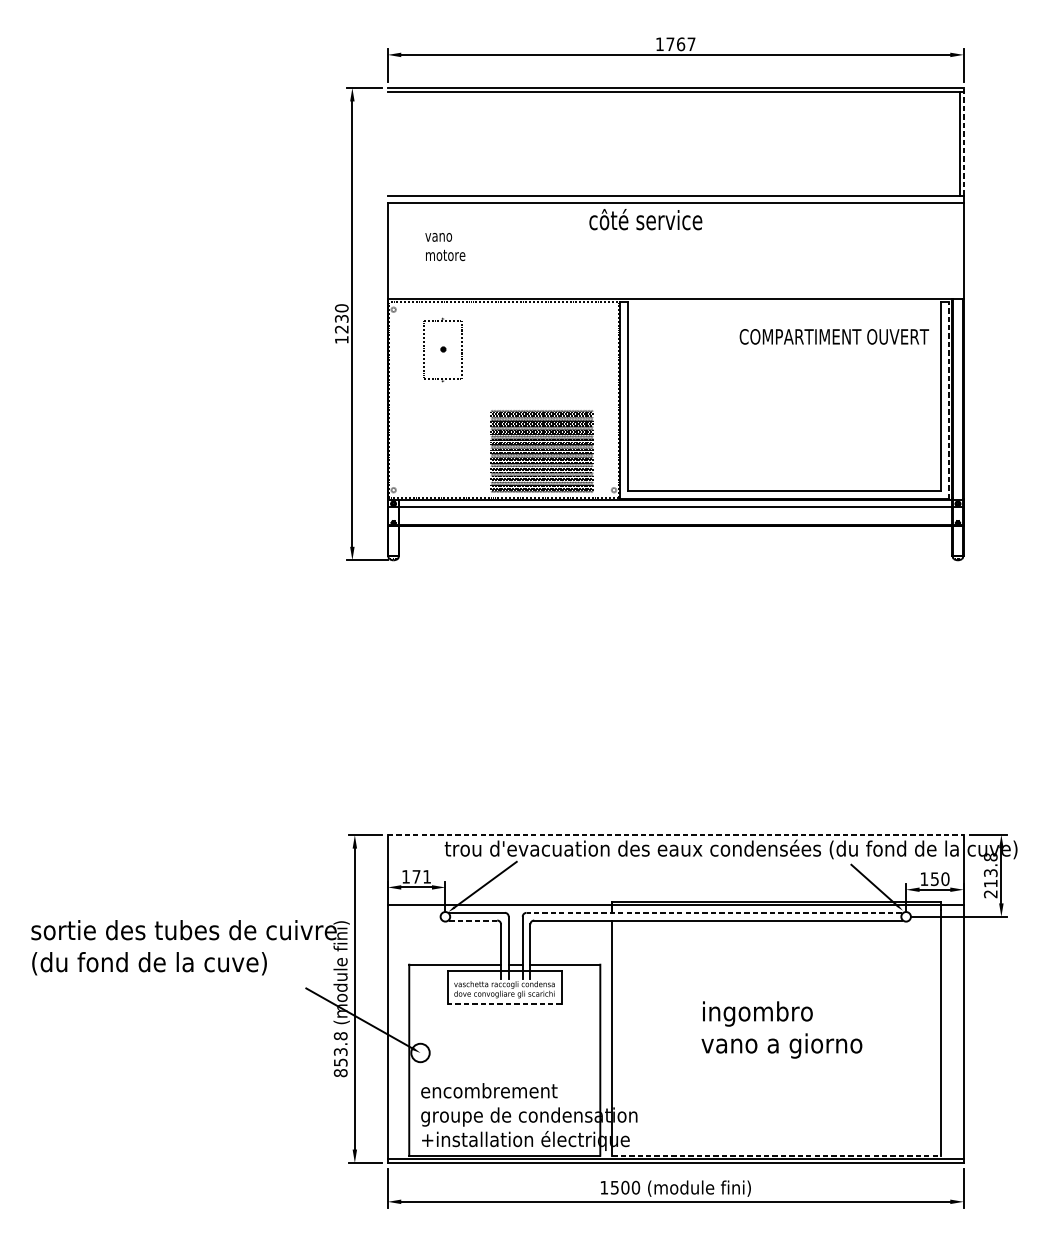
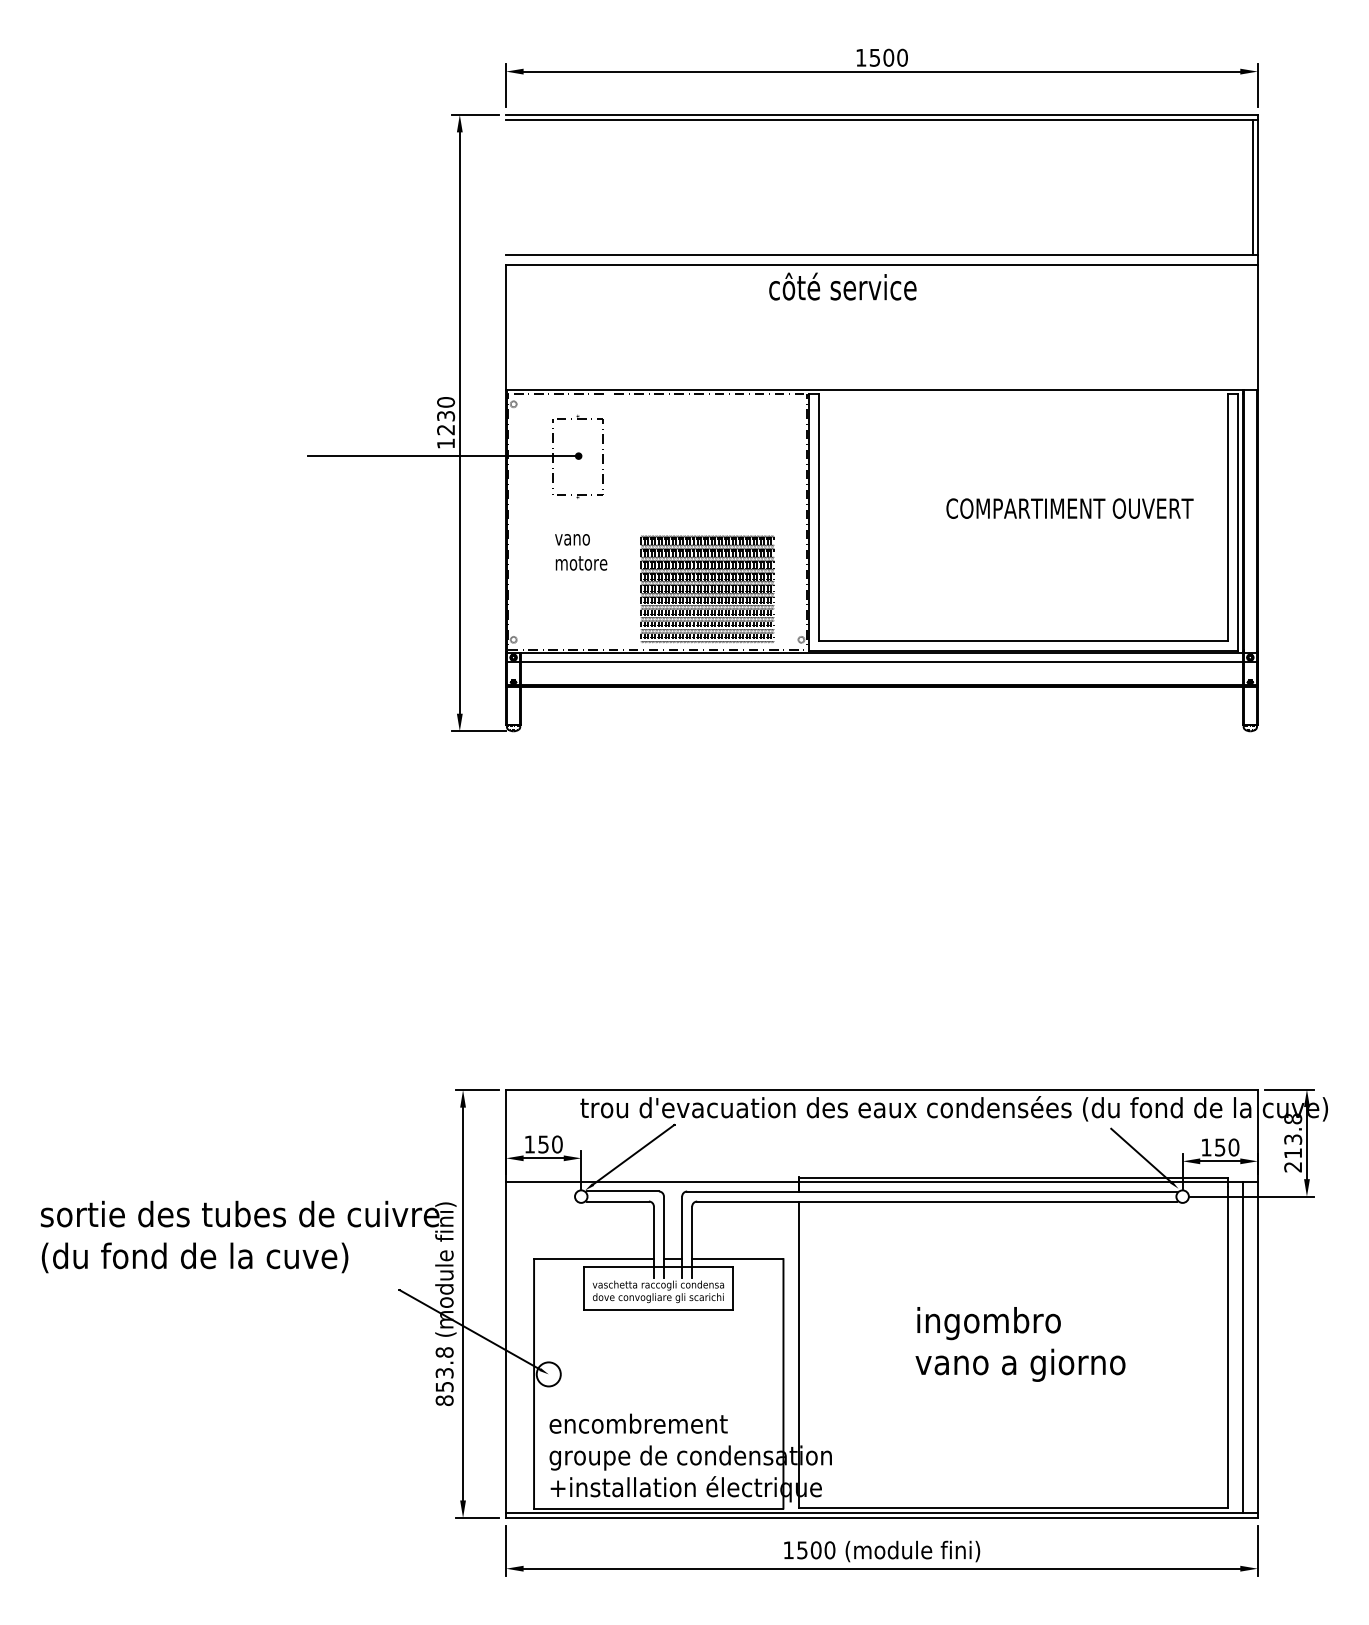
text: (680, 44) -> (888, 57), 1767 -> 1500
line: (963, 141) -> (1257, 184), dashed -> solid
text: (445, 247) -> (581, 552), moved
text: (834, 336) -> (1069, 508), moved
line: (339, 349) -> (443, 456), added
line: (948, 400) -> (1238, 522), dashed -> solid
line: (675, 834) -> (881, 1089), dashed -> solid
text: (421, 876) -> (550, 1144), 171 -> 150
line: (713, 912) -> (931, 1191), dashed -> solid
line: (473, 920) -> (618, 1201), dashed -> solid
line: (504, 1004) -> (658, 1310), dashed -> solid
line: (951, 1031) -> (1242, 1346), added
line: (776, 1155) -> (1013, 1508), dashed -> solid

